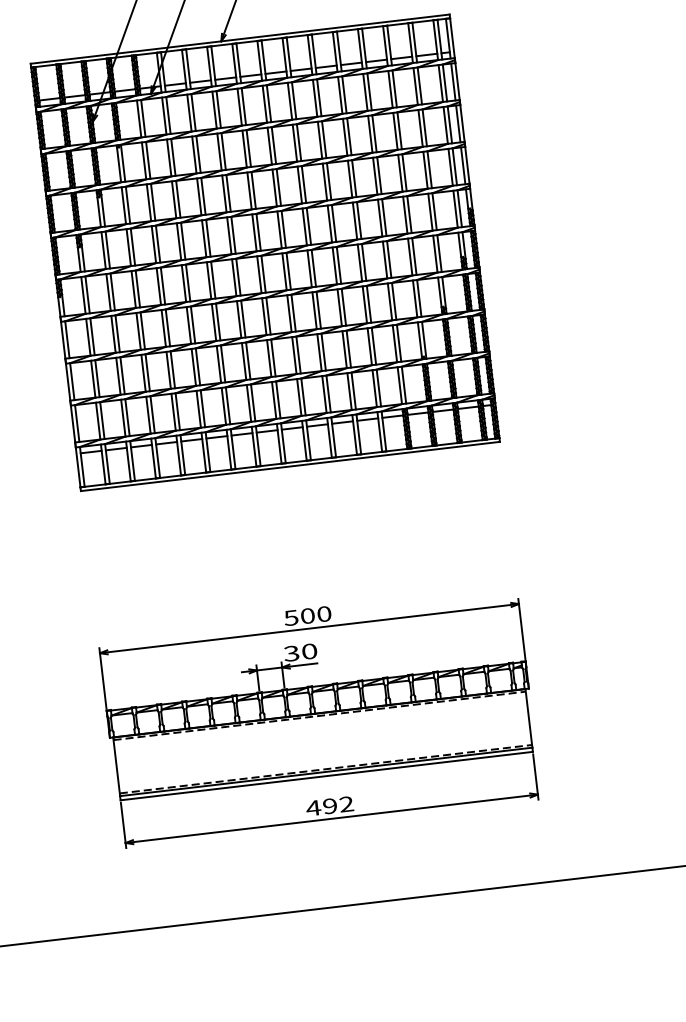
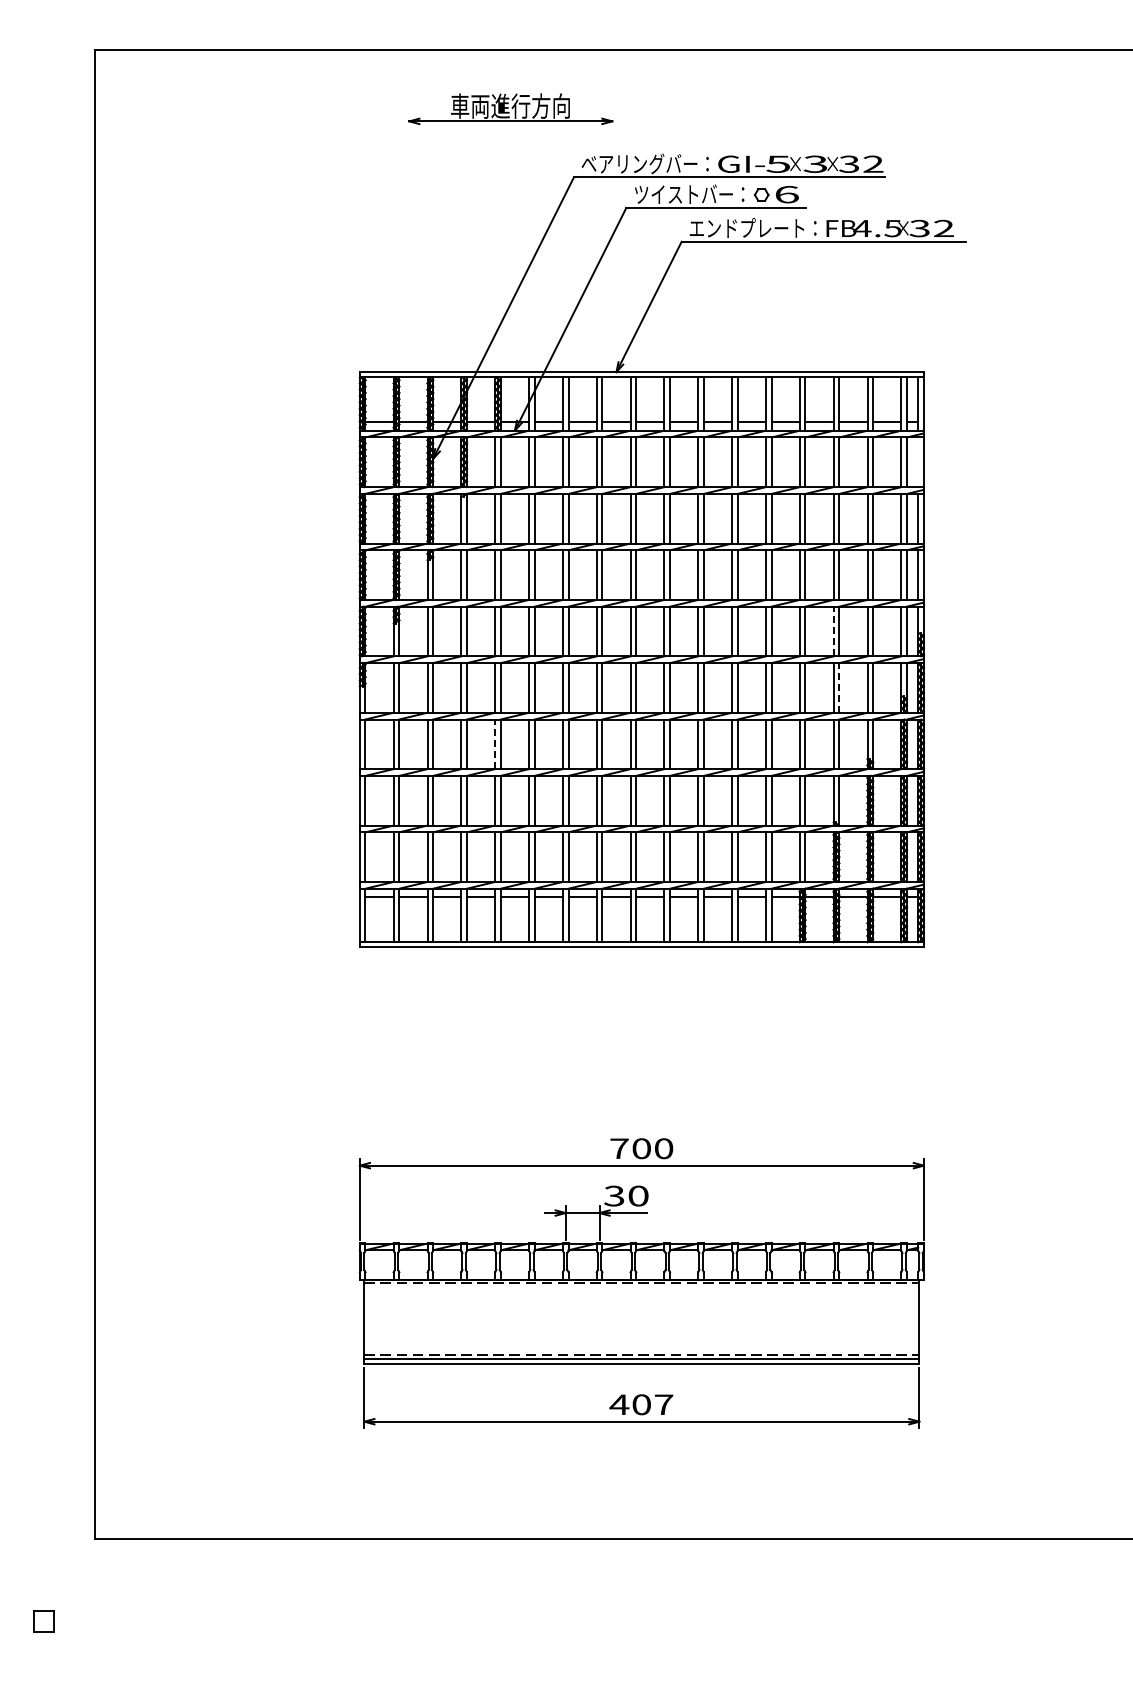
line: (453, 82) -> (918, 462), removed
line: (405, 215) -> (833, 631), solid -> dashed
line: (414, 256) -> (839, 687), solid -> dashed
line: (163, 328) -> (495, 744), solid -> dashed
text: (290, 617) -> (618, 1148), 500 -> 700
text: (338, 805) -> (652, 1404), 492 -> 407

